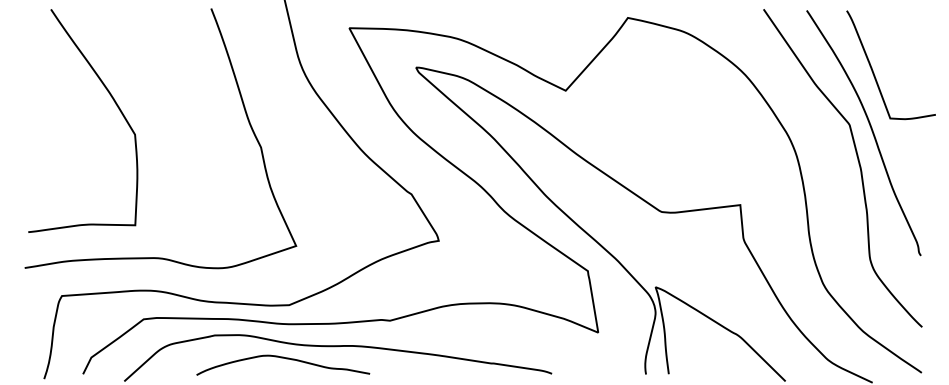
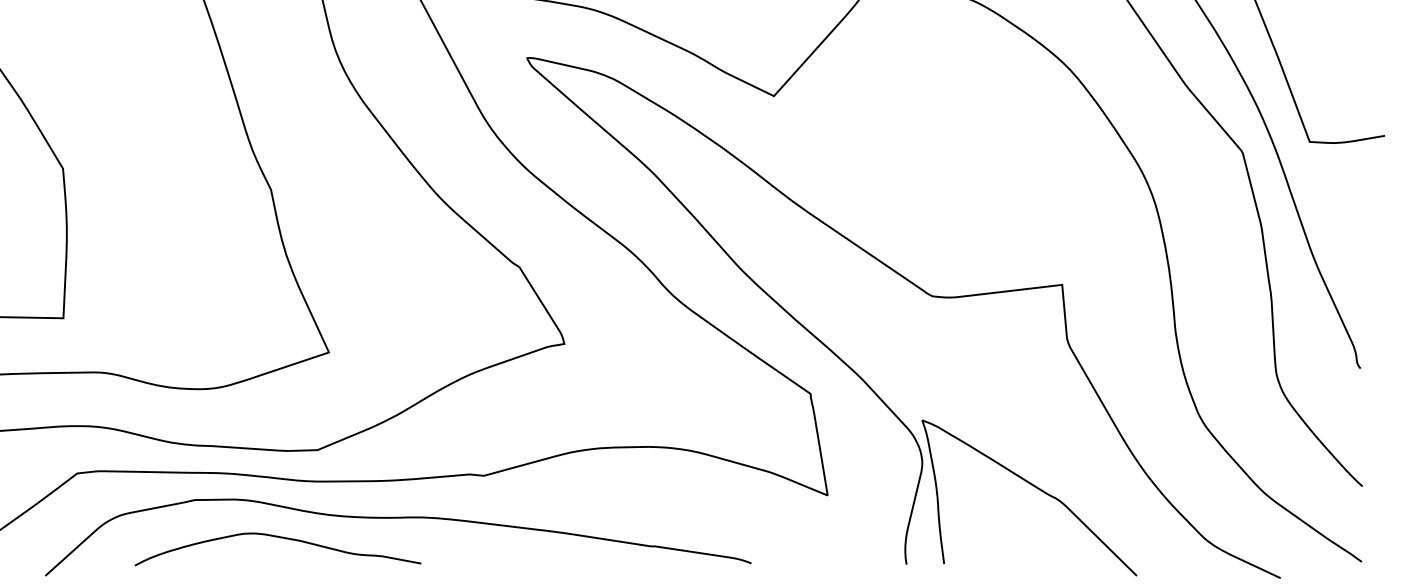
curve: (286, 359) -> (283, 539), moved

